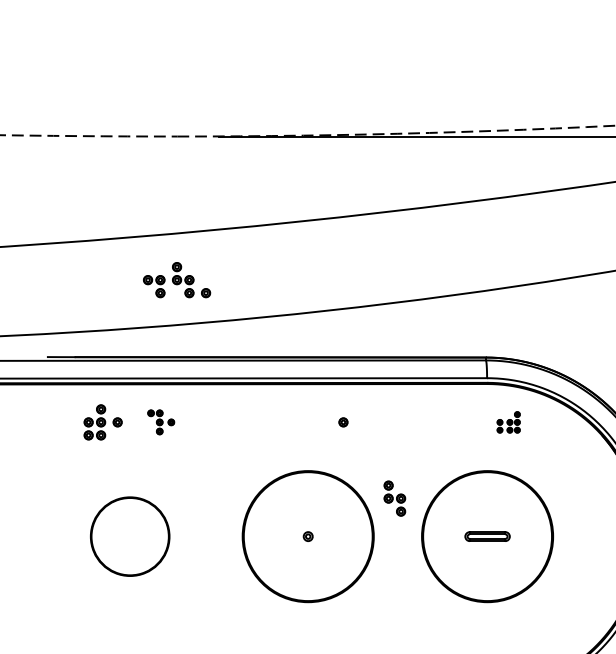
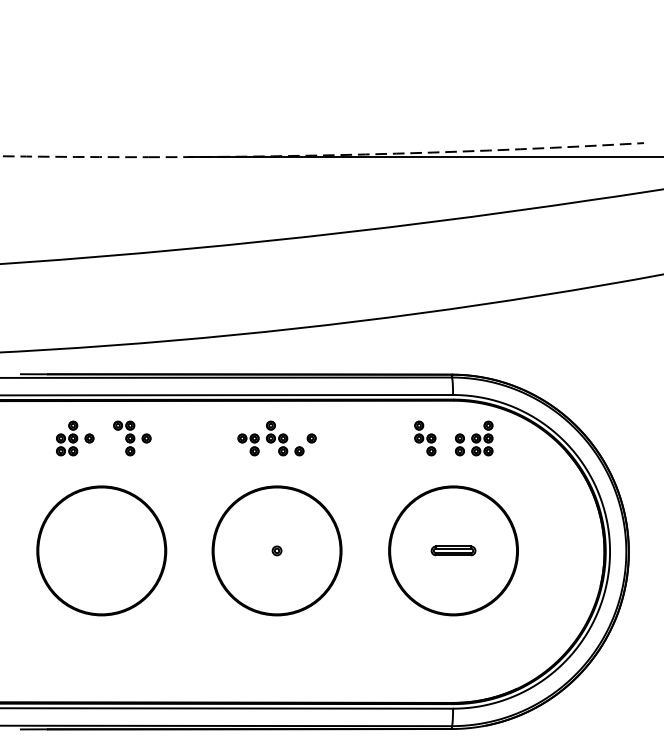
part: (176, 280) -> (270, 438), moved
part: (161, 422) -> (132, 438), size x1.43
part: (508, 422) -> (474, 438), size x1.67
part: (395, 498) -> (425, 438), moved
circle: (129, 536) -> (101, 550), size x1.67

